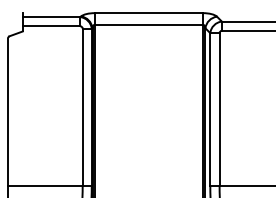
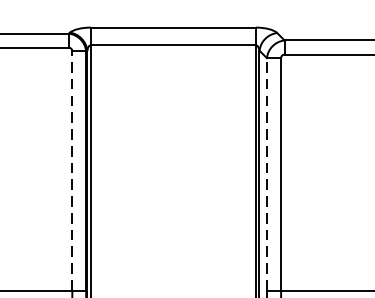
line: (82, 107) -> (72, 171), solid -> dashed
line: (210, 108) -> (267, 172), solid -> dashed

